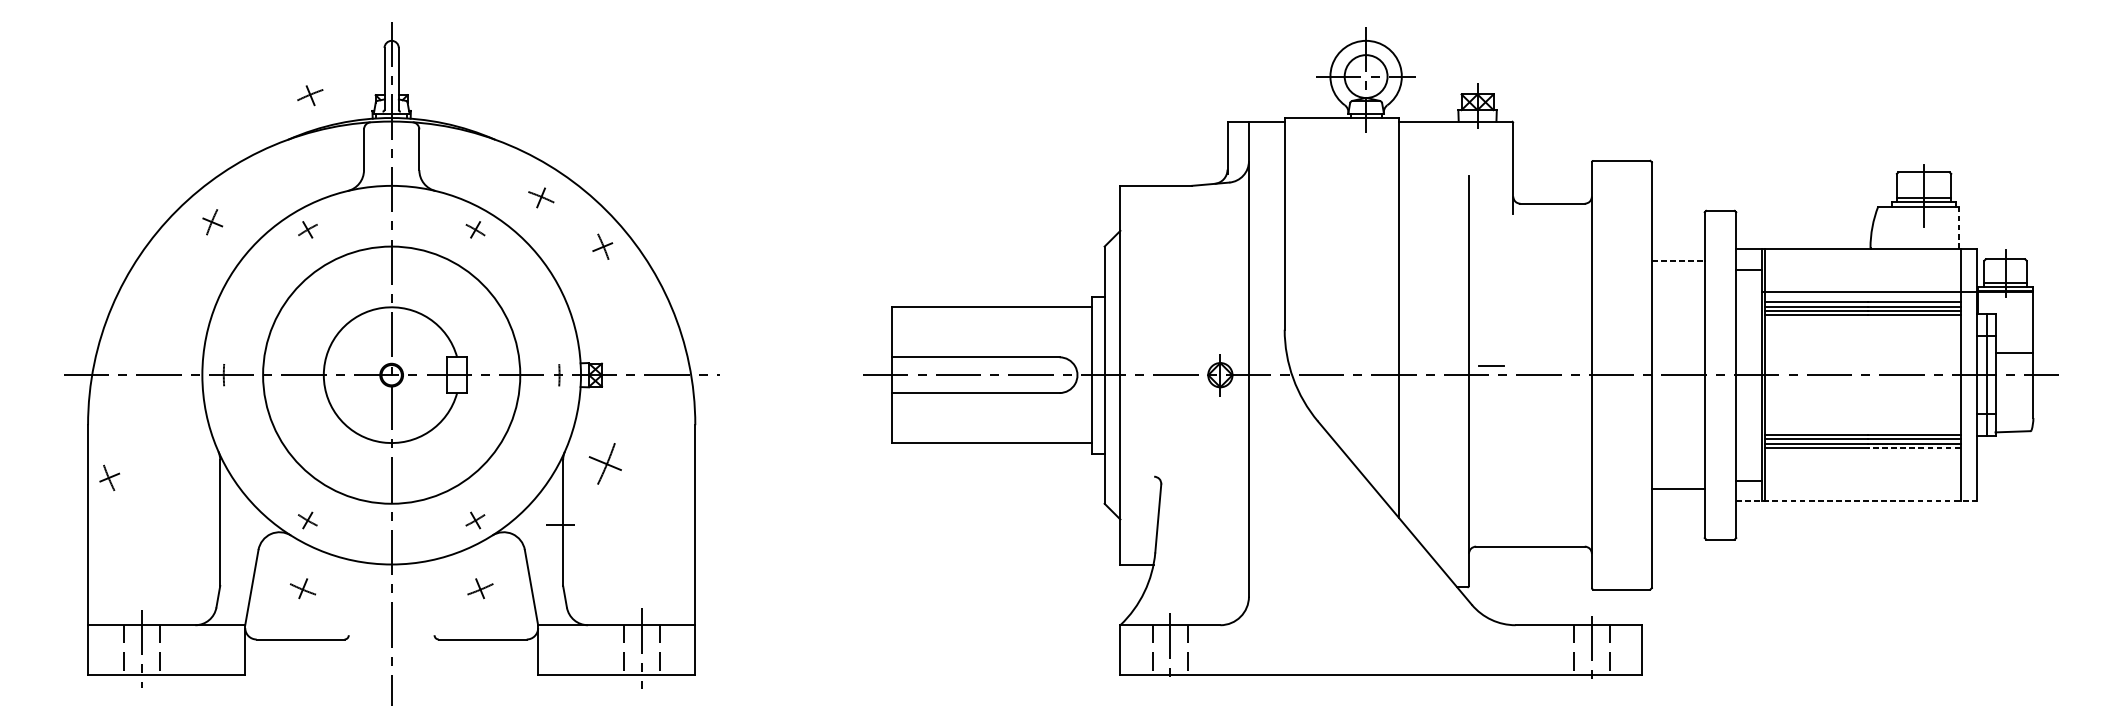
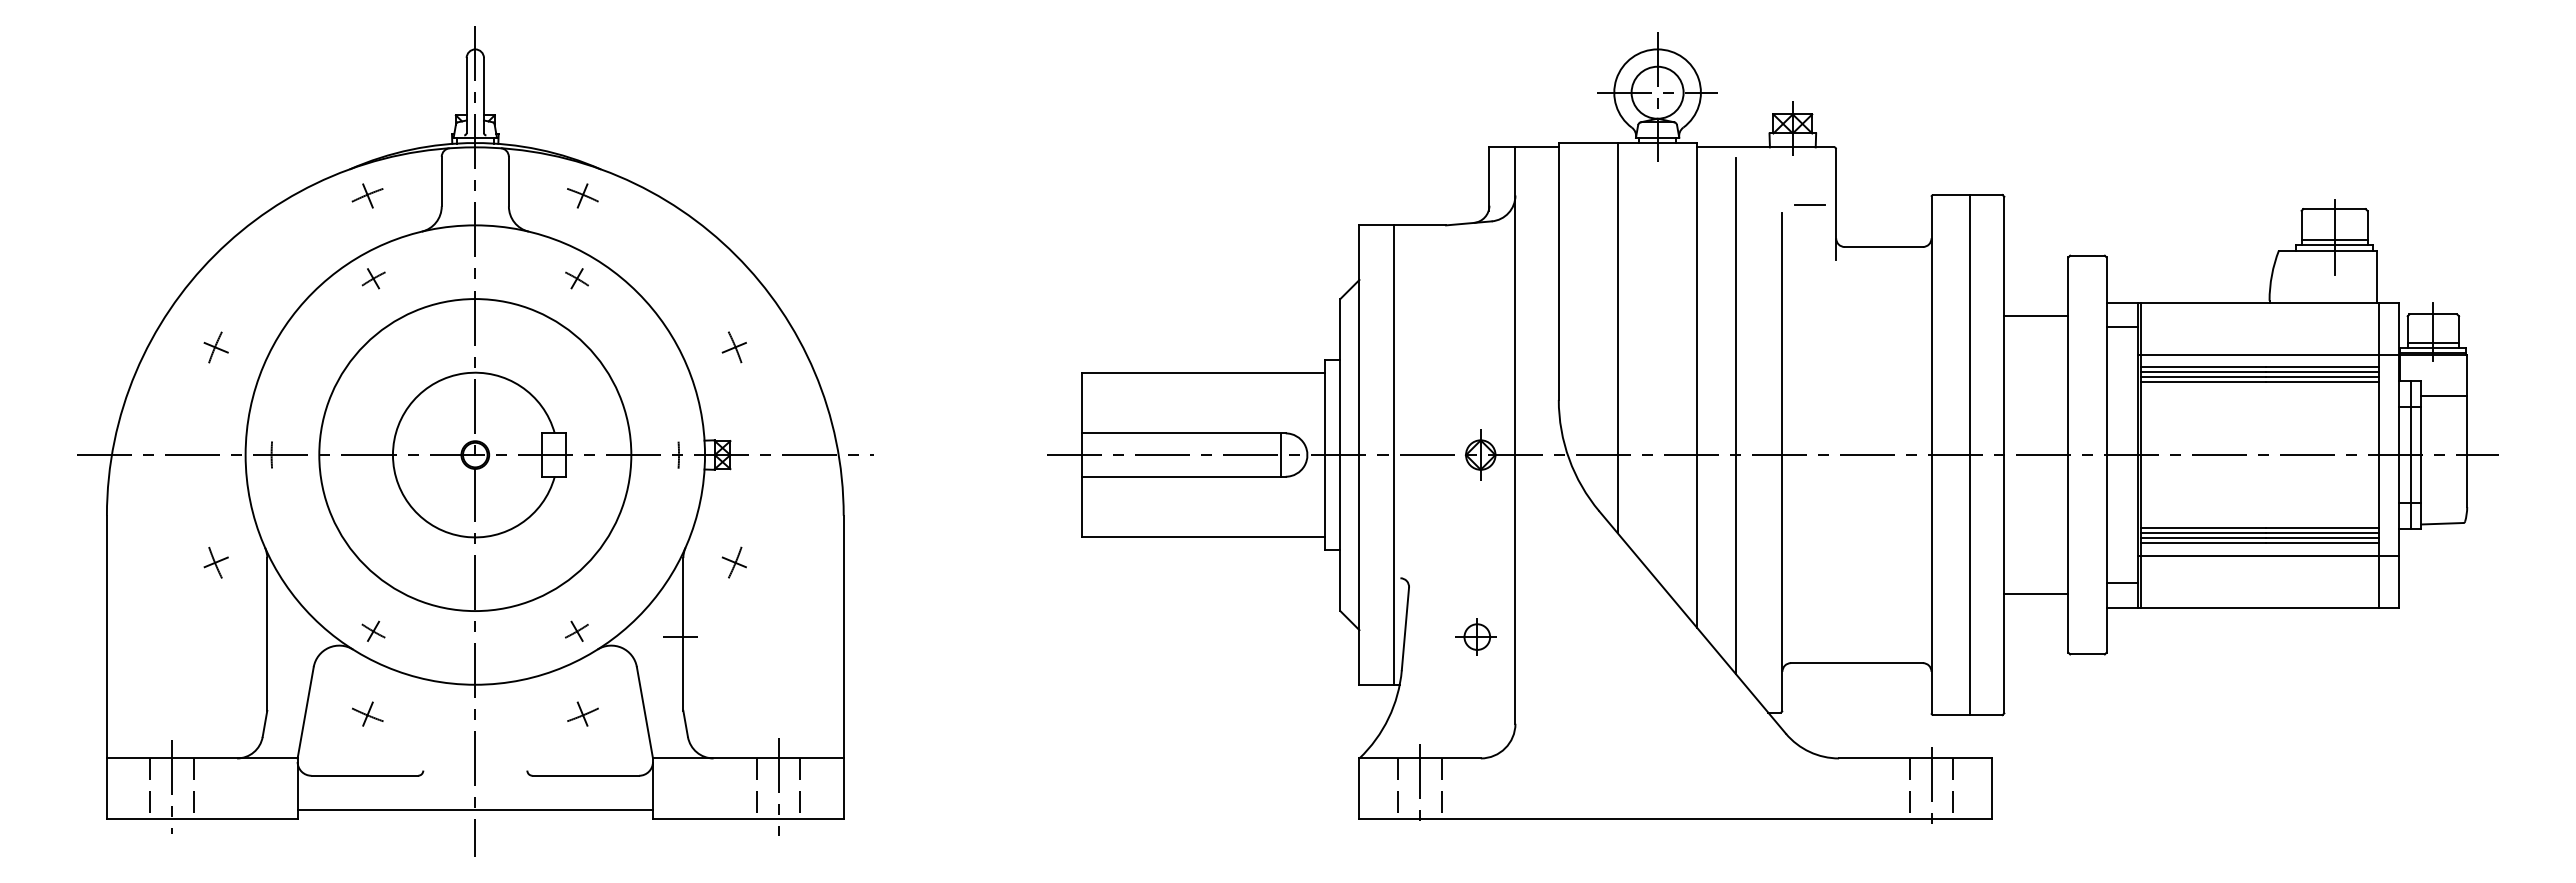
part: (310, 95) -> (367, 195), moved
part: (541, 197) -> (582, 195), moved
part: (212, 222) -> (215, 347), moved
line: (1959, 228) -> (2377, 277), dashed -> solid
part: (602, 246) -> (733, 347), moved
line: (1678, 260) -> (2036, 316), dashed -> solid
line: (1333, 279) -> (1617, 338), added
line: (1430, 342) -> (1735, 415), added
line: (2014, 353) -> (2444, 395), moved
line: (1491, 365) -> (1809, 204), moved
line: (1056, 374) -> (1281, 454), added
line: (1149, 374) -> (1394, 454), added
line: (1623, 375) -> (1969, 455), added
line: (1913, 448) -> (2321, 543), dashed -> solid
line: (1868, 457) -> (2267, 555), added
part: (604, 463) -> (733, 562), size x0.62
part: (109, 477) -> (215, 562), moved
line: (1857, 500) -> (2253, 607), dashed -> solid
part: (1216, 524) -> (1475, 636), added
line: (391, 668) -> (475, 810), added

